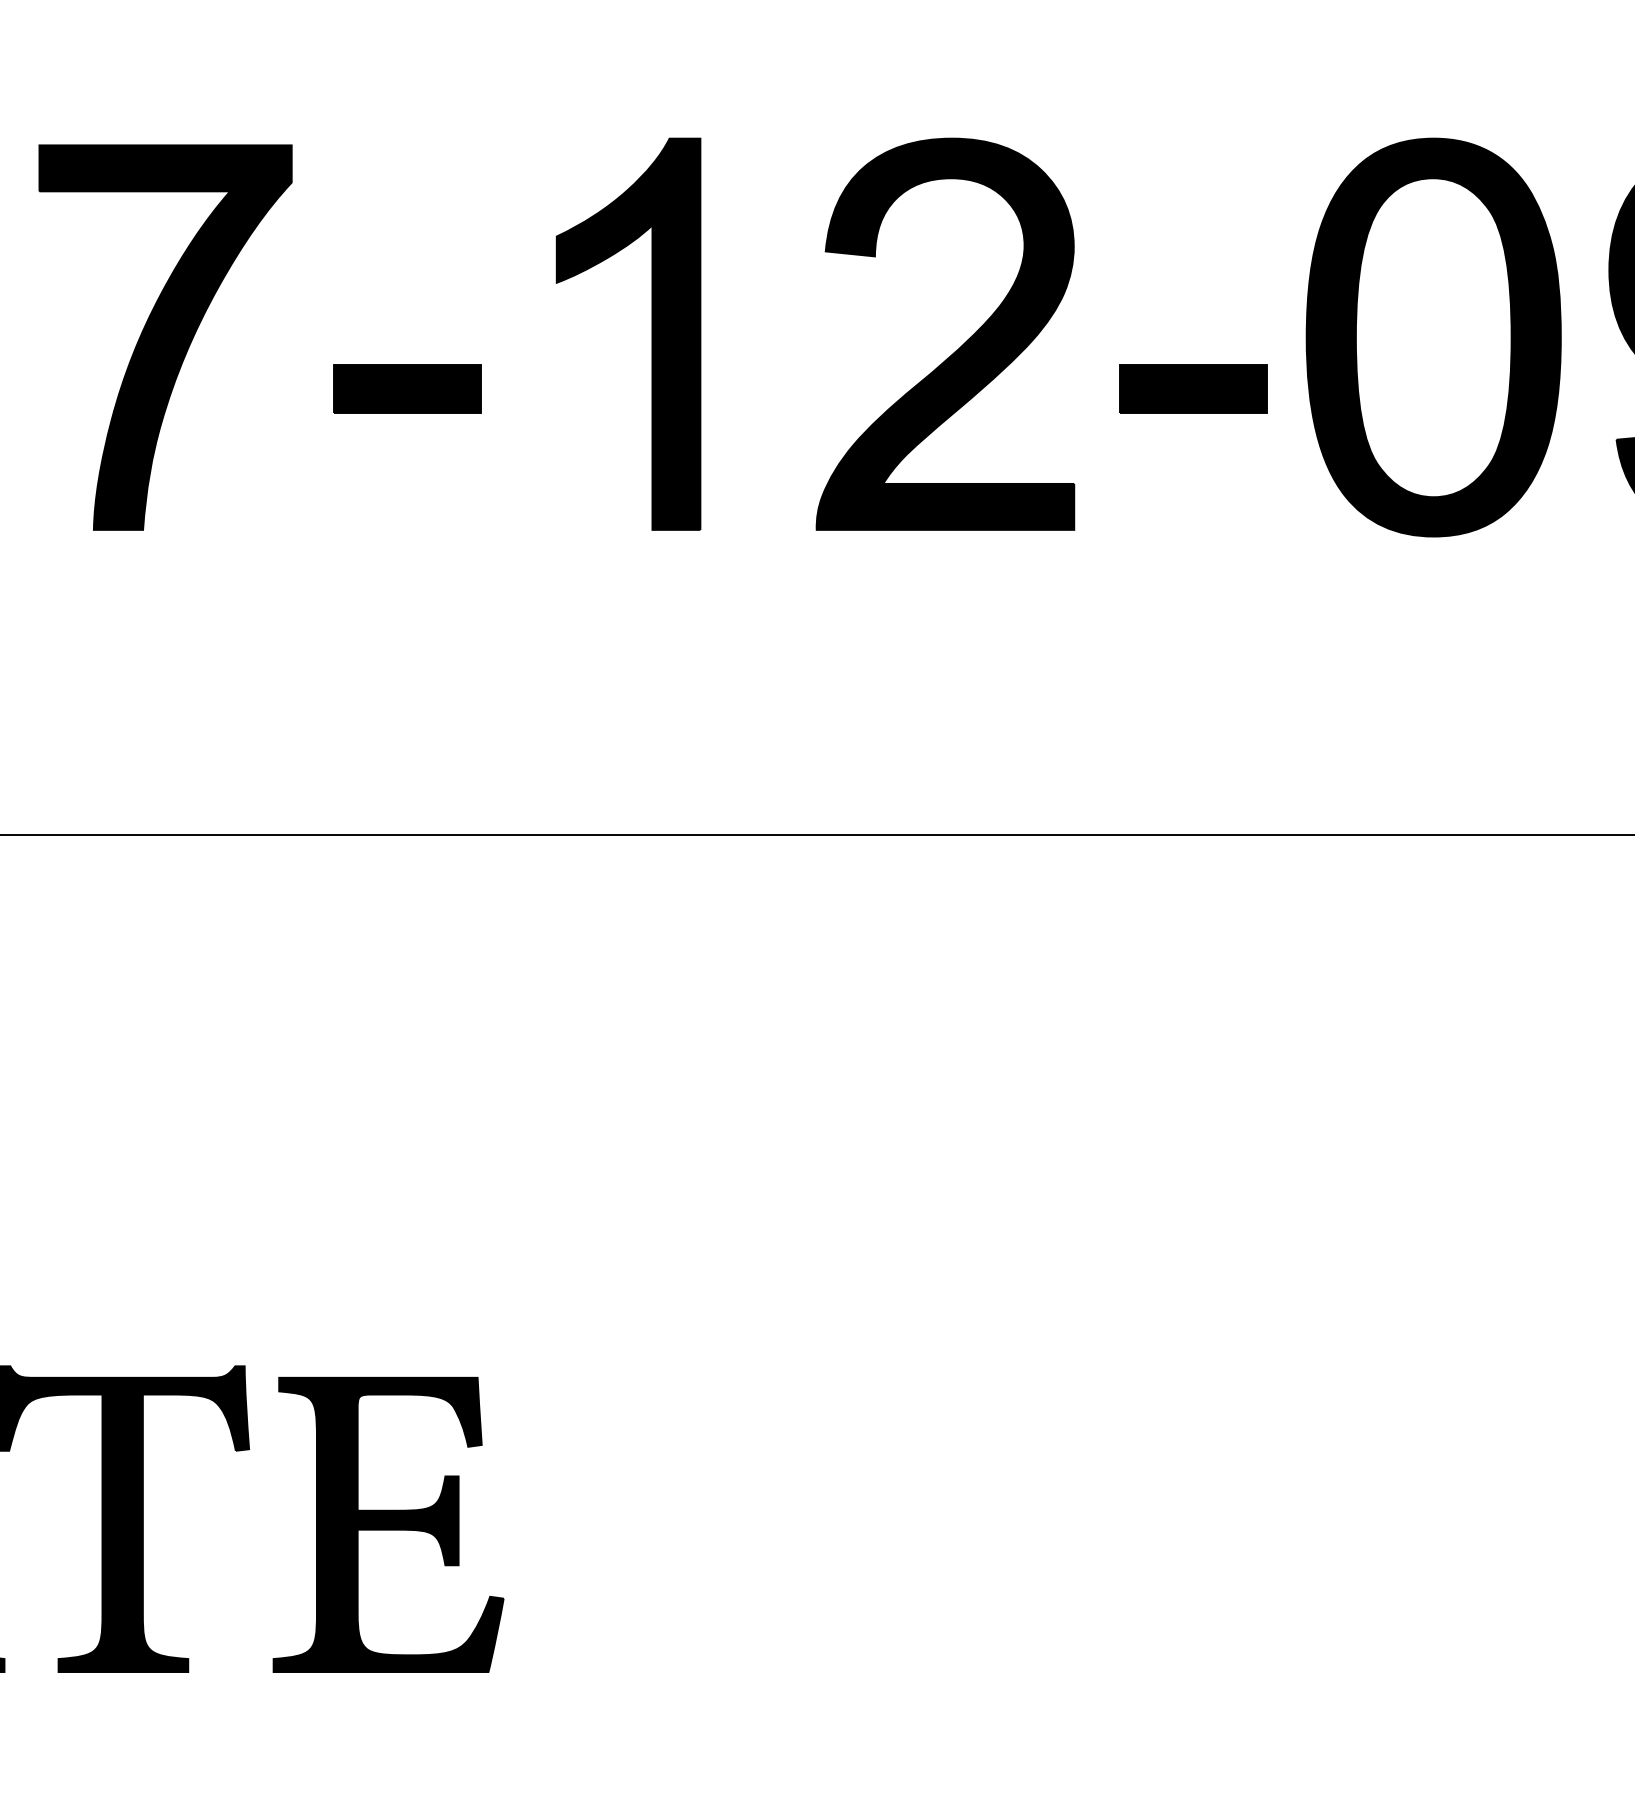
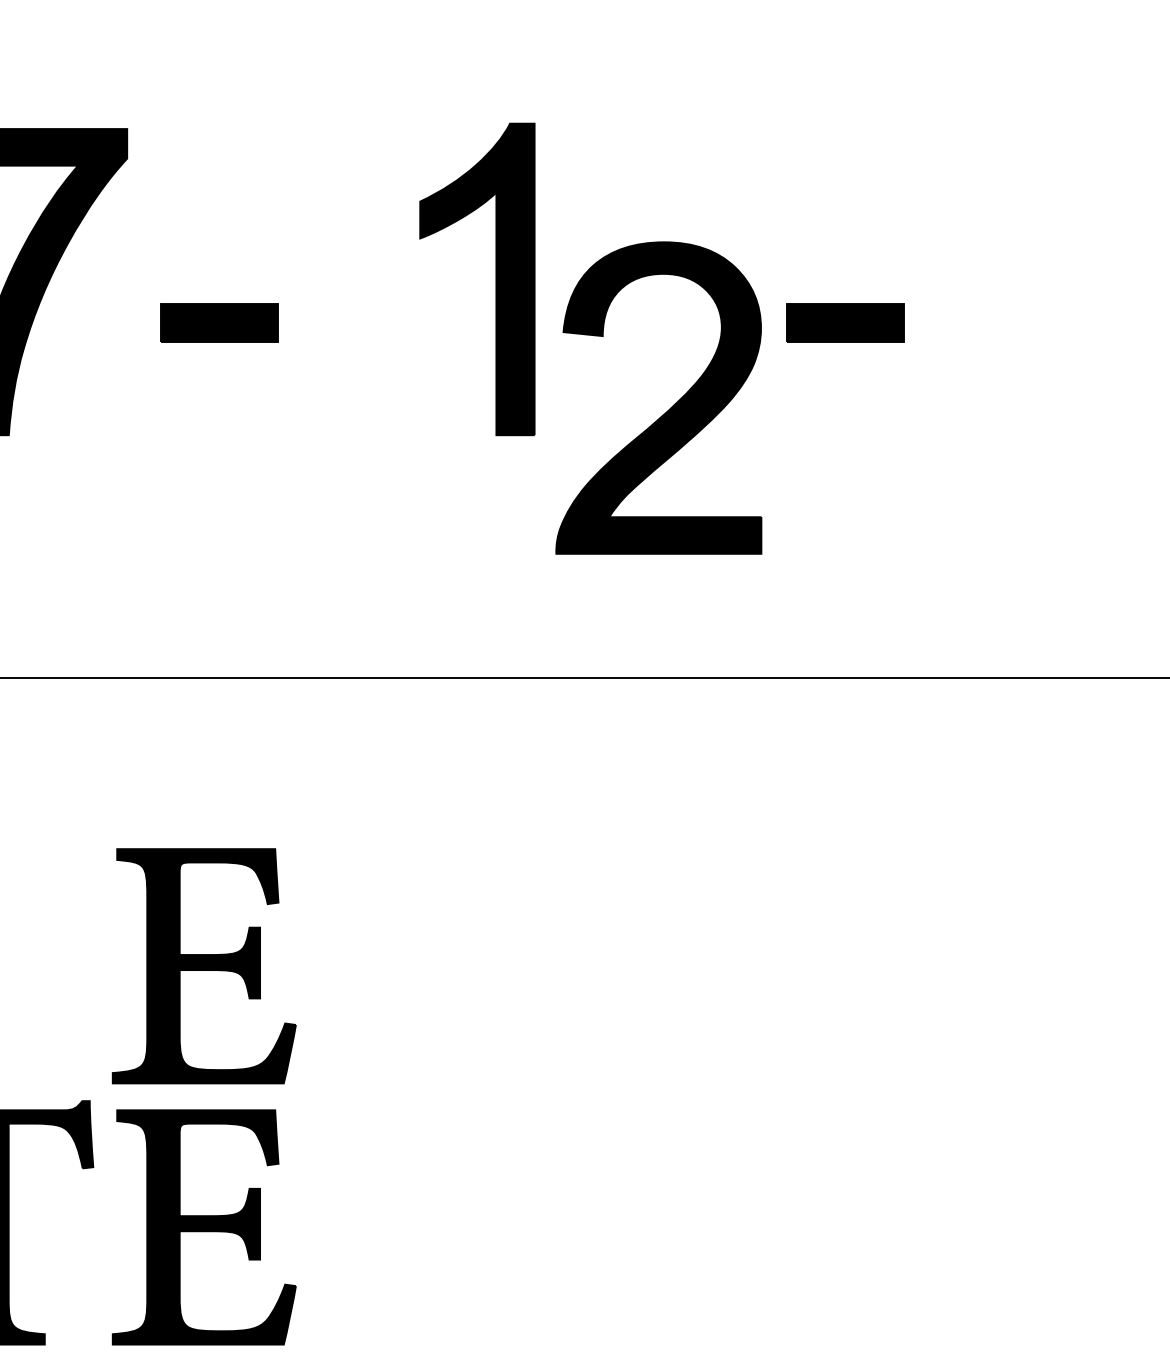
part: (651, 333) -> (495, 278), moved
part: (1433, 337) -> (1036, 282), removed
part: (955, 350) -> (666, 410), moved
part: (388, 1196) -> (204, 965), added

